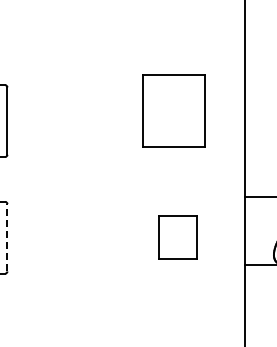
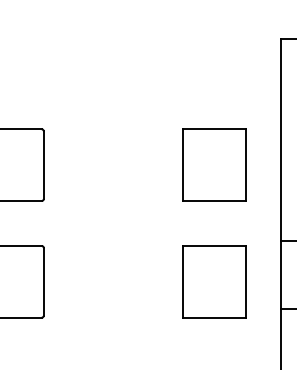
part: (174, 110) -> (214, 164), moved
line: (7, 237) -> (43, 281), dashed -> solid
part: (178, 237) -> (214, 281), size x1.67

